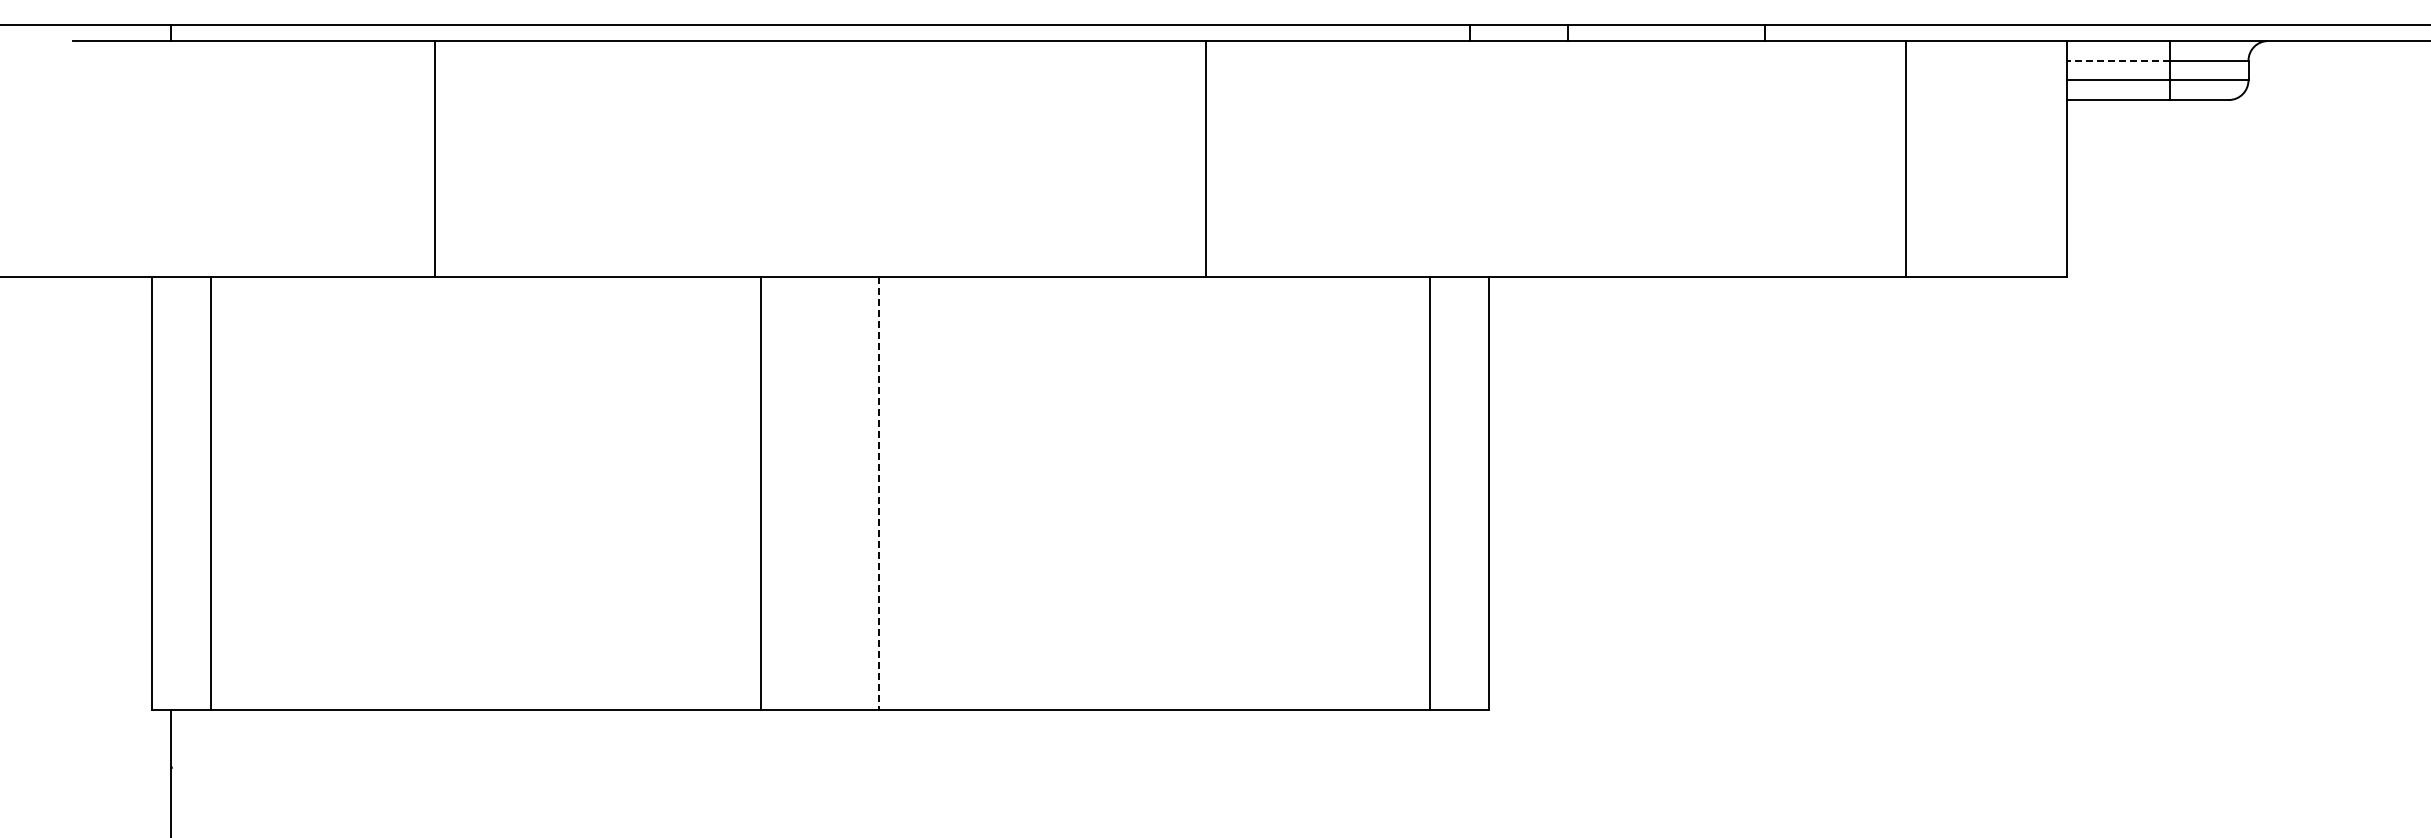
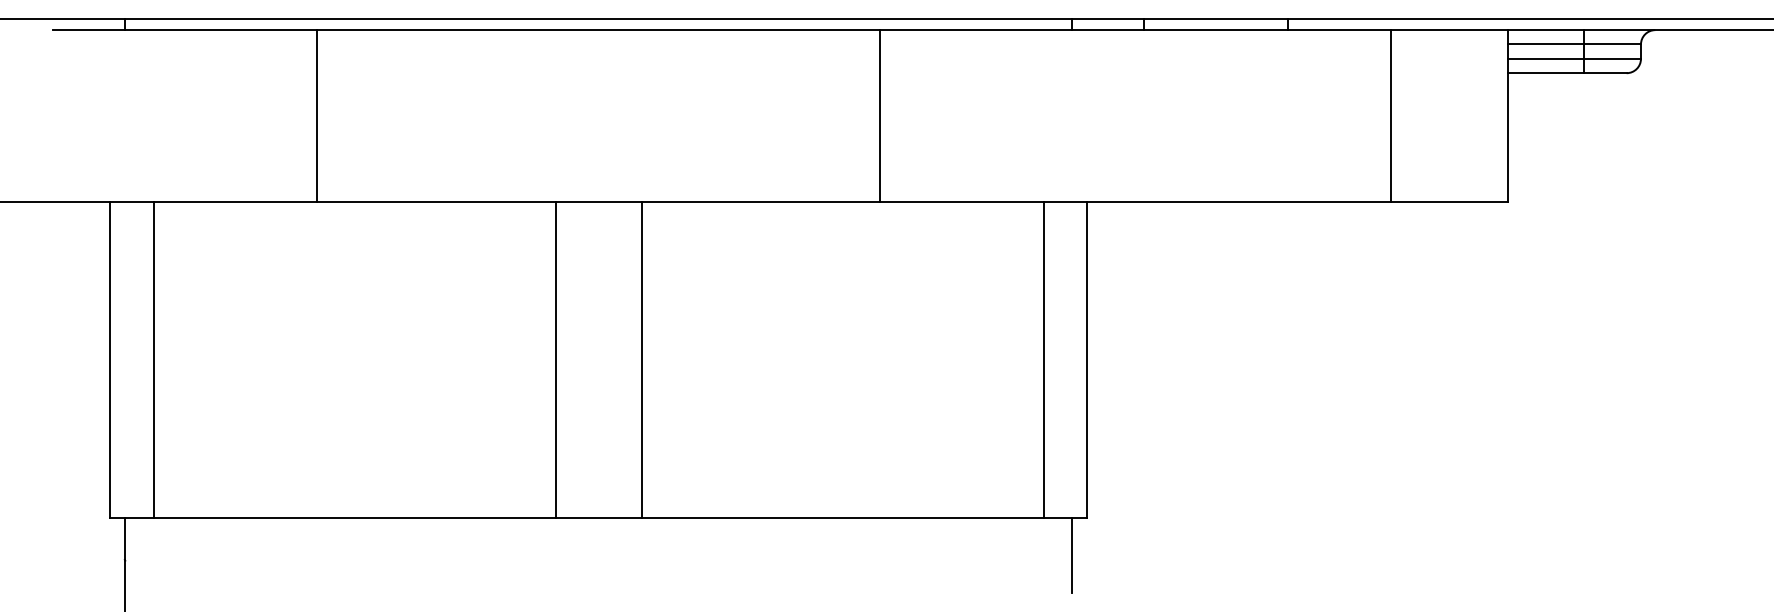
line: (2117, 60) -> (1545, 44), dashed -> solid
line: (879, 493) -> (641, 360), dashed -> solid
line: (1469, 760) -> (1072, 555), added

